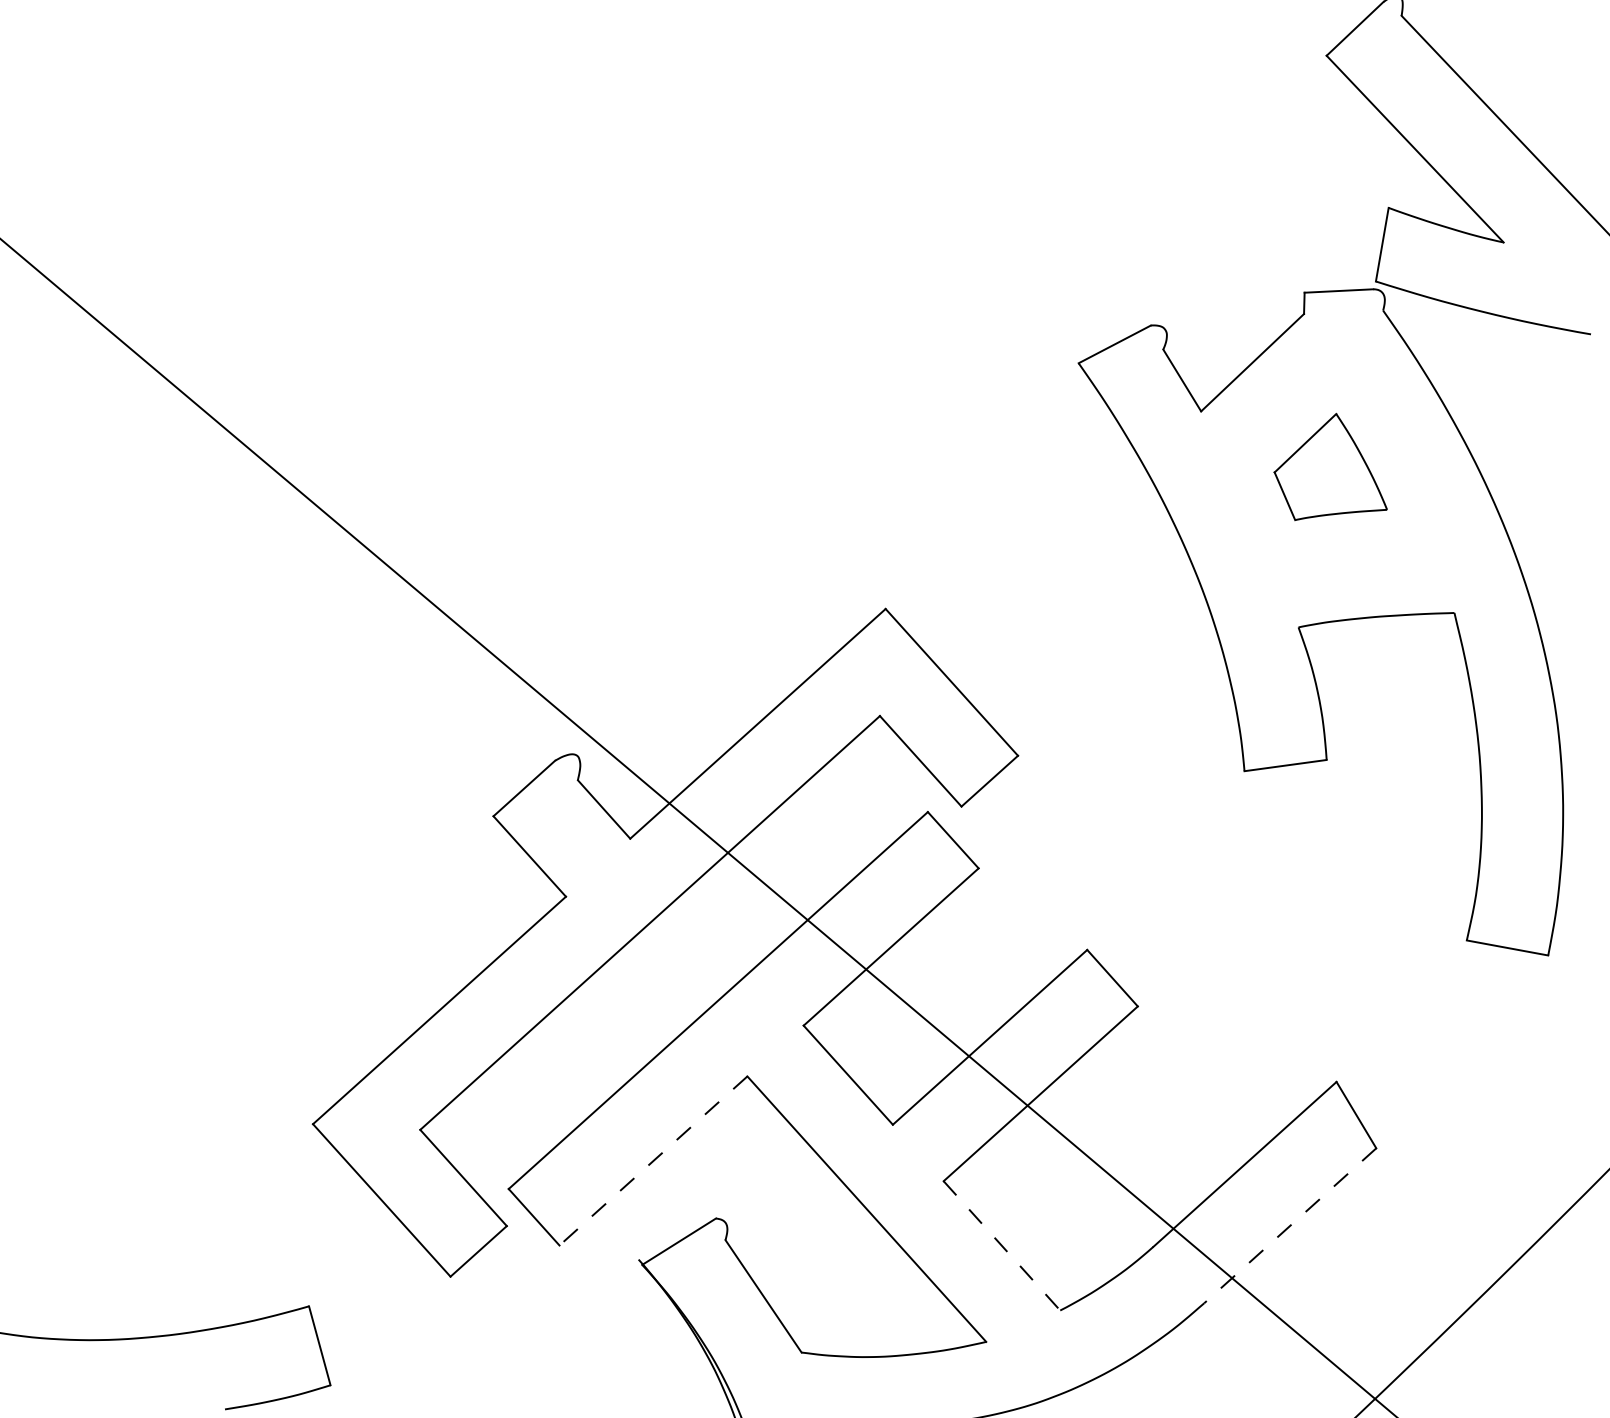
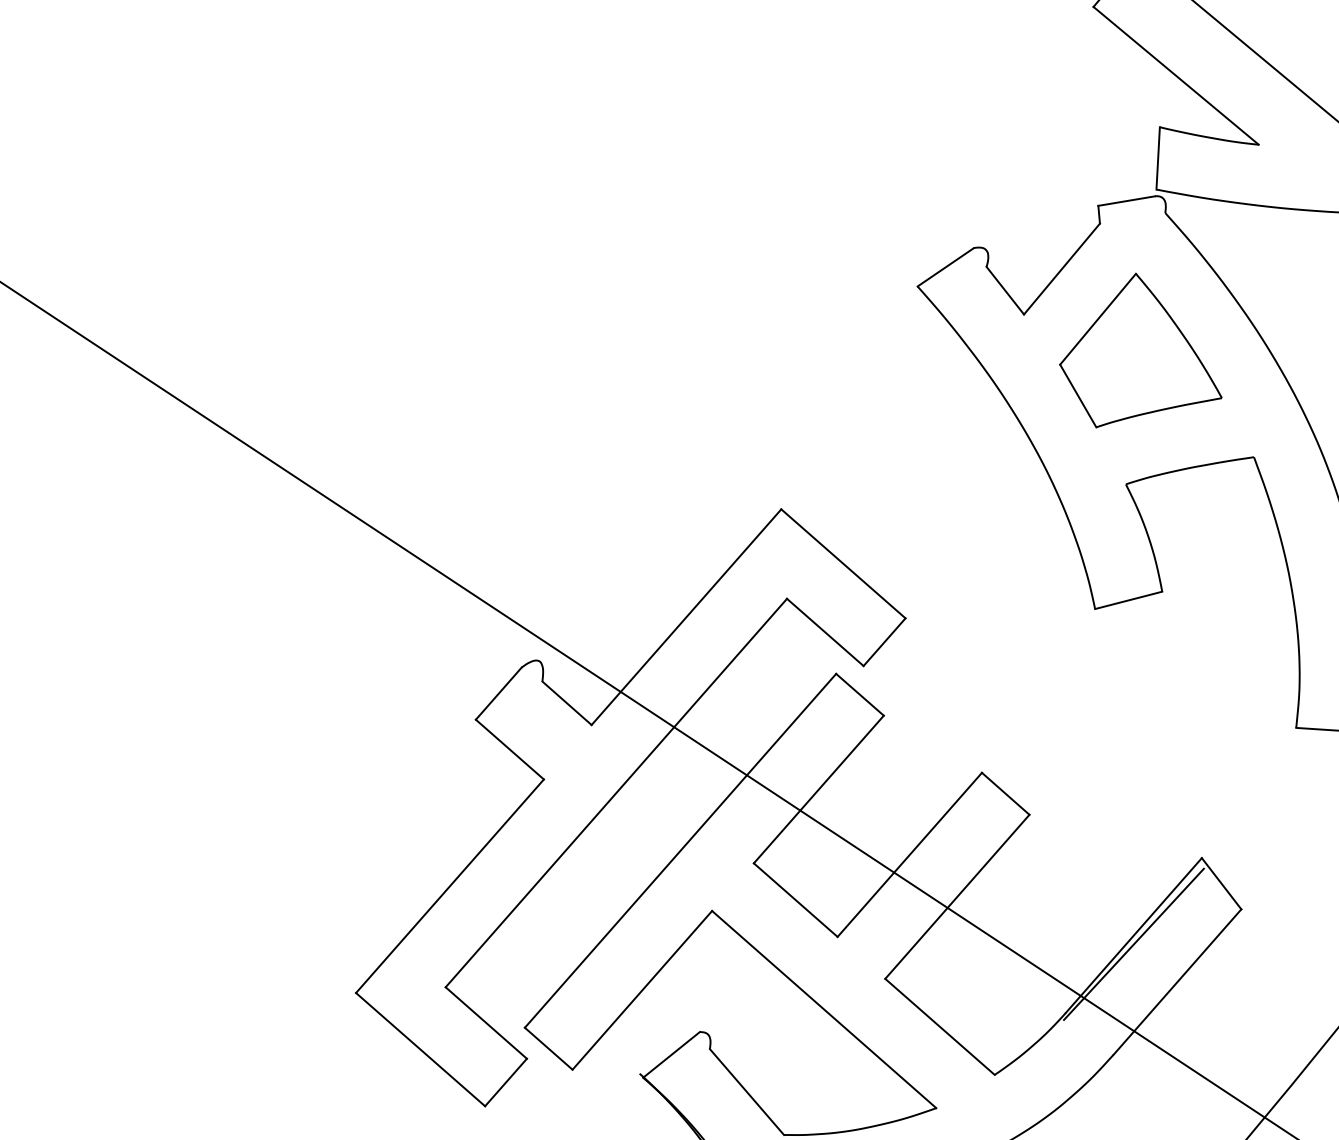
part: (1330, 466) -> (1136, 347), size x1.67
line: (653, 1161) -> (642, 990), dashed -> solid
line: (1243, 1174) -> (1133, 944), added
line: (1290, 1225) -> (1177, 981), dashed -> solid
line: (1002, 1246) -> (940, 1027), dashed -> solid

